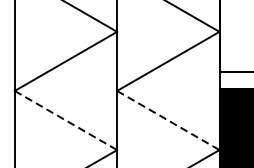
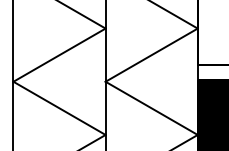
line: (65, 120) -> (59, 108), dashed -> solid
line: (169, 120) -> (152, 108), dashed -> solid

